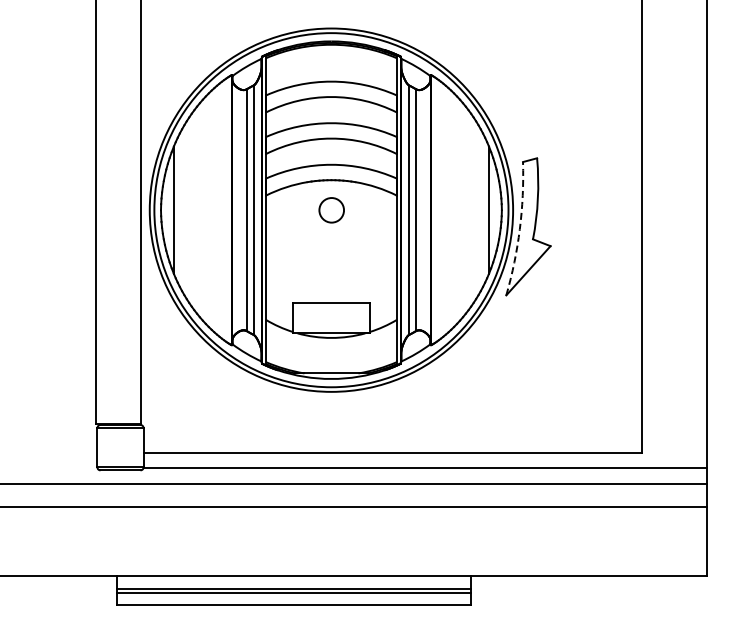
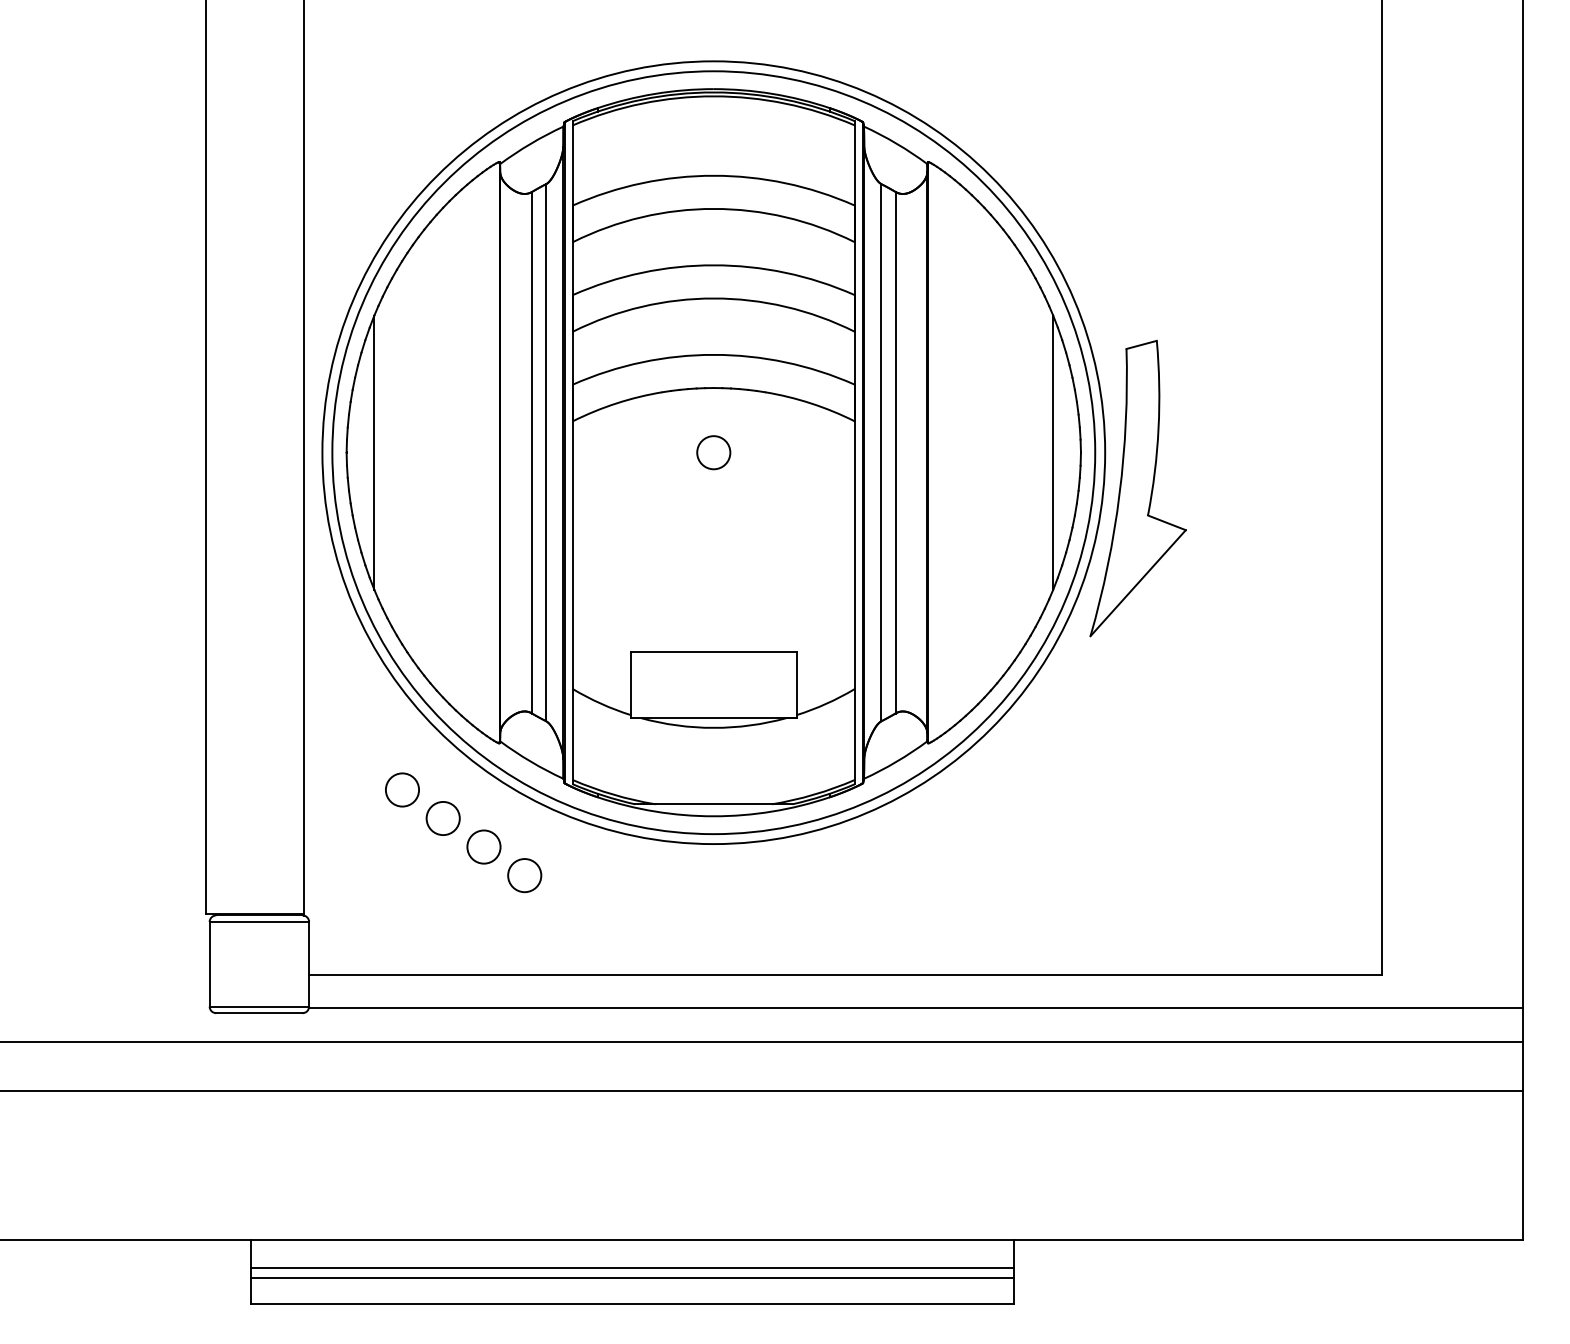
circle: (330, 209) -> (711, 451), size x0.62
arc: (519, 229) -> (1118, 494), dashed -> solid
part: (215, 386) -> (464, 832), added

